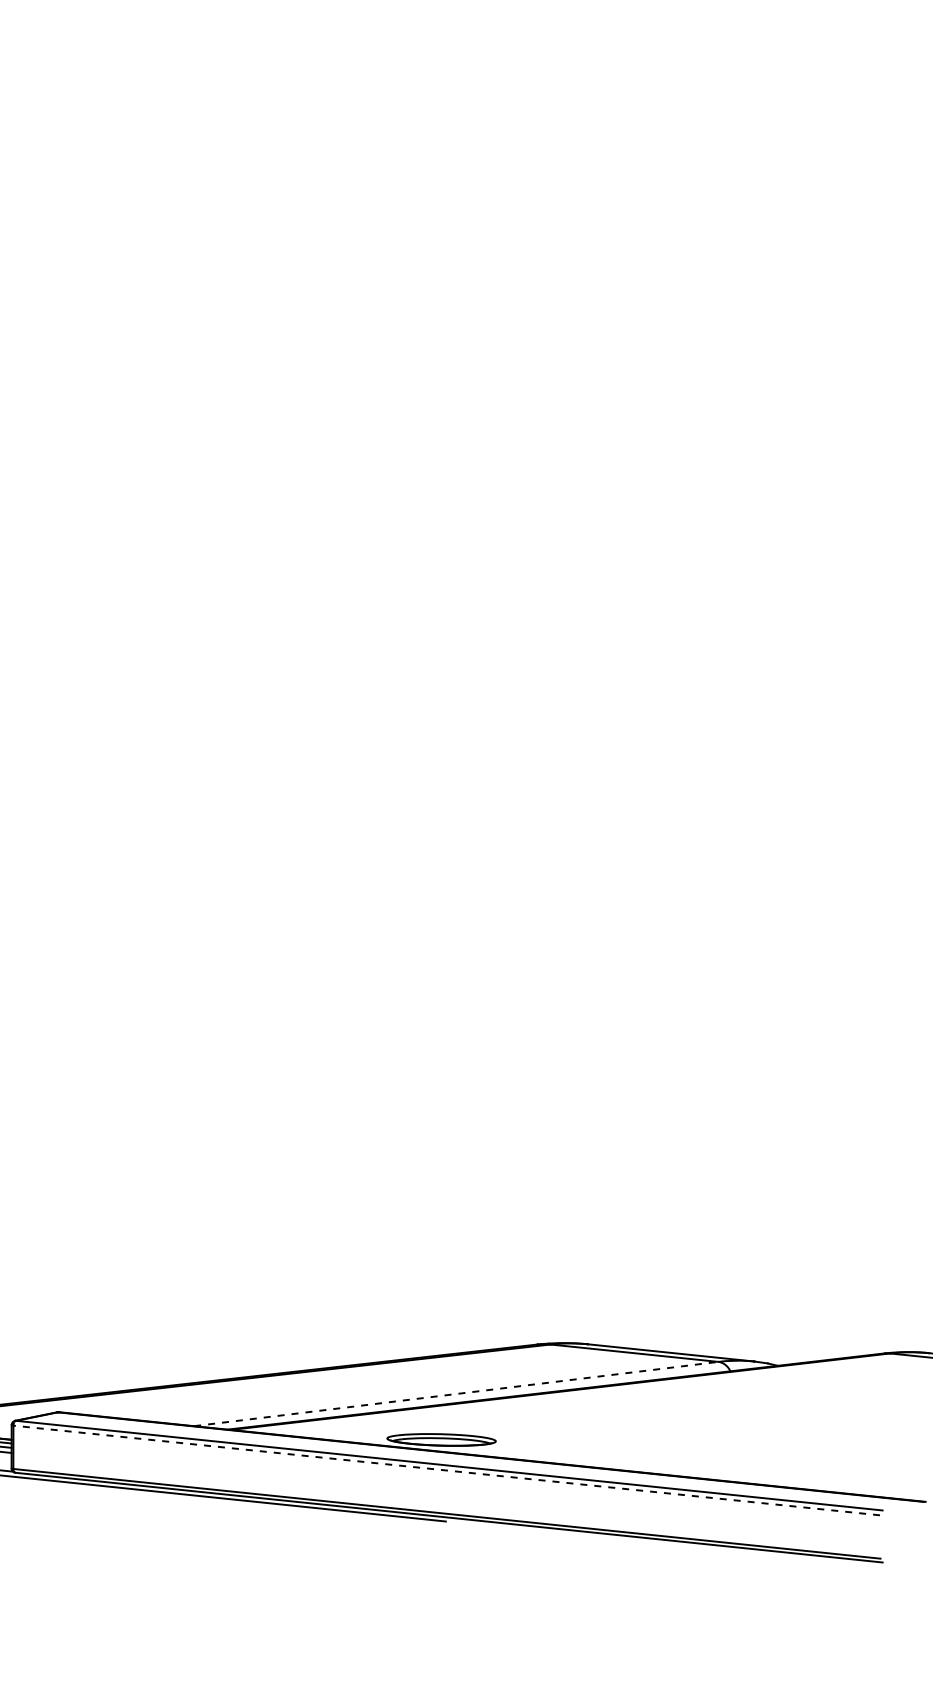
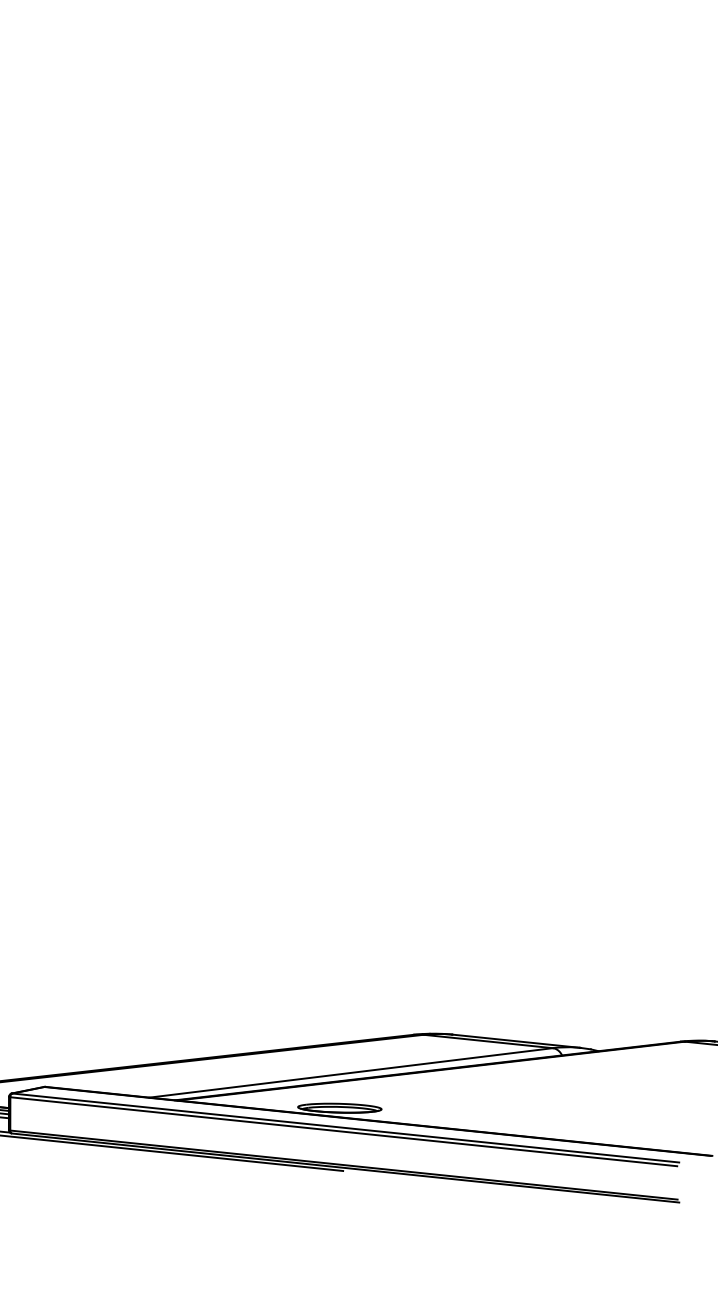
line: (456, 1393) -> (351, 1072), dashed -> solid
line: (446, 1470) -> (343, 1131), dashed -> solid

